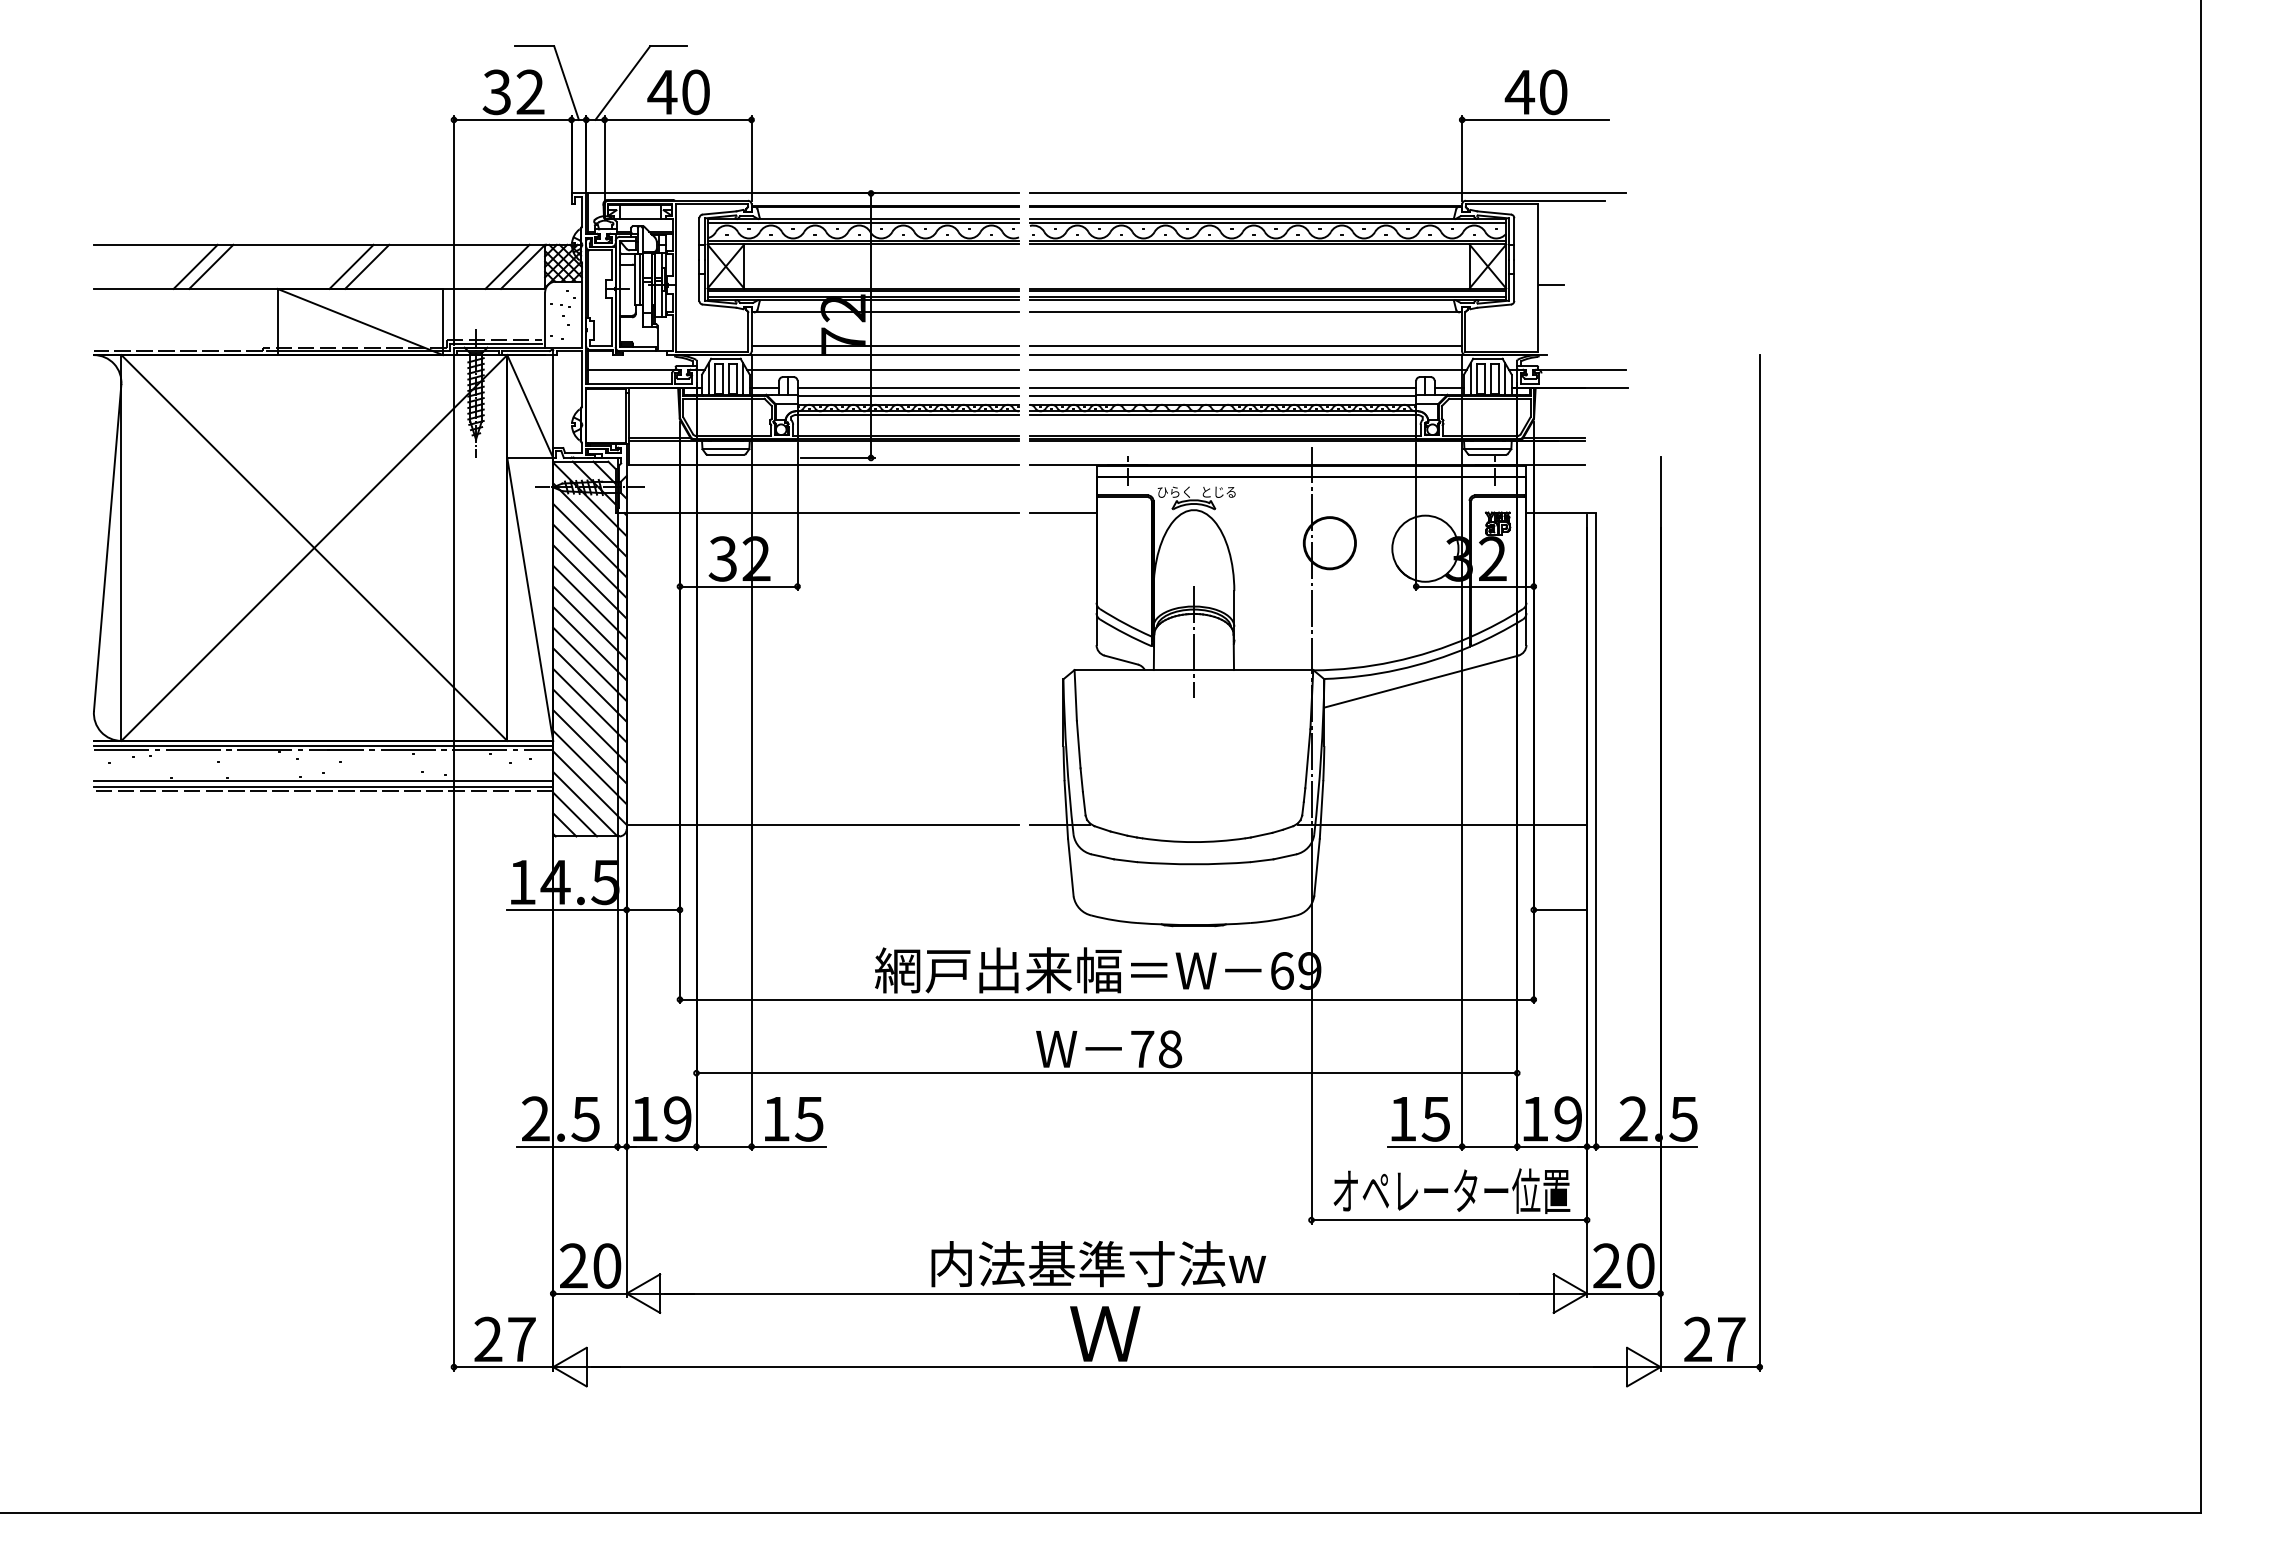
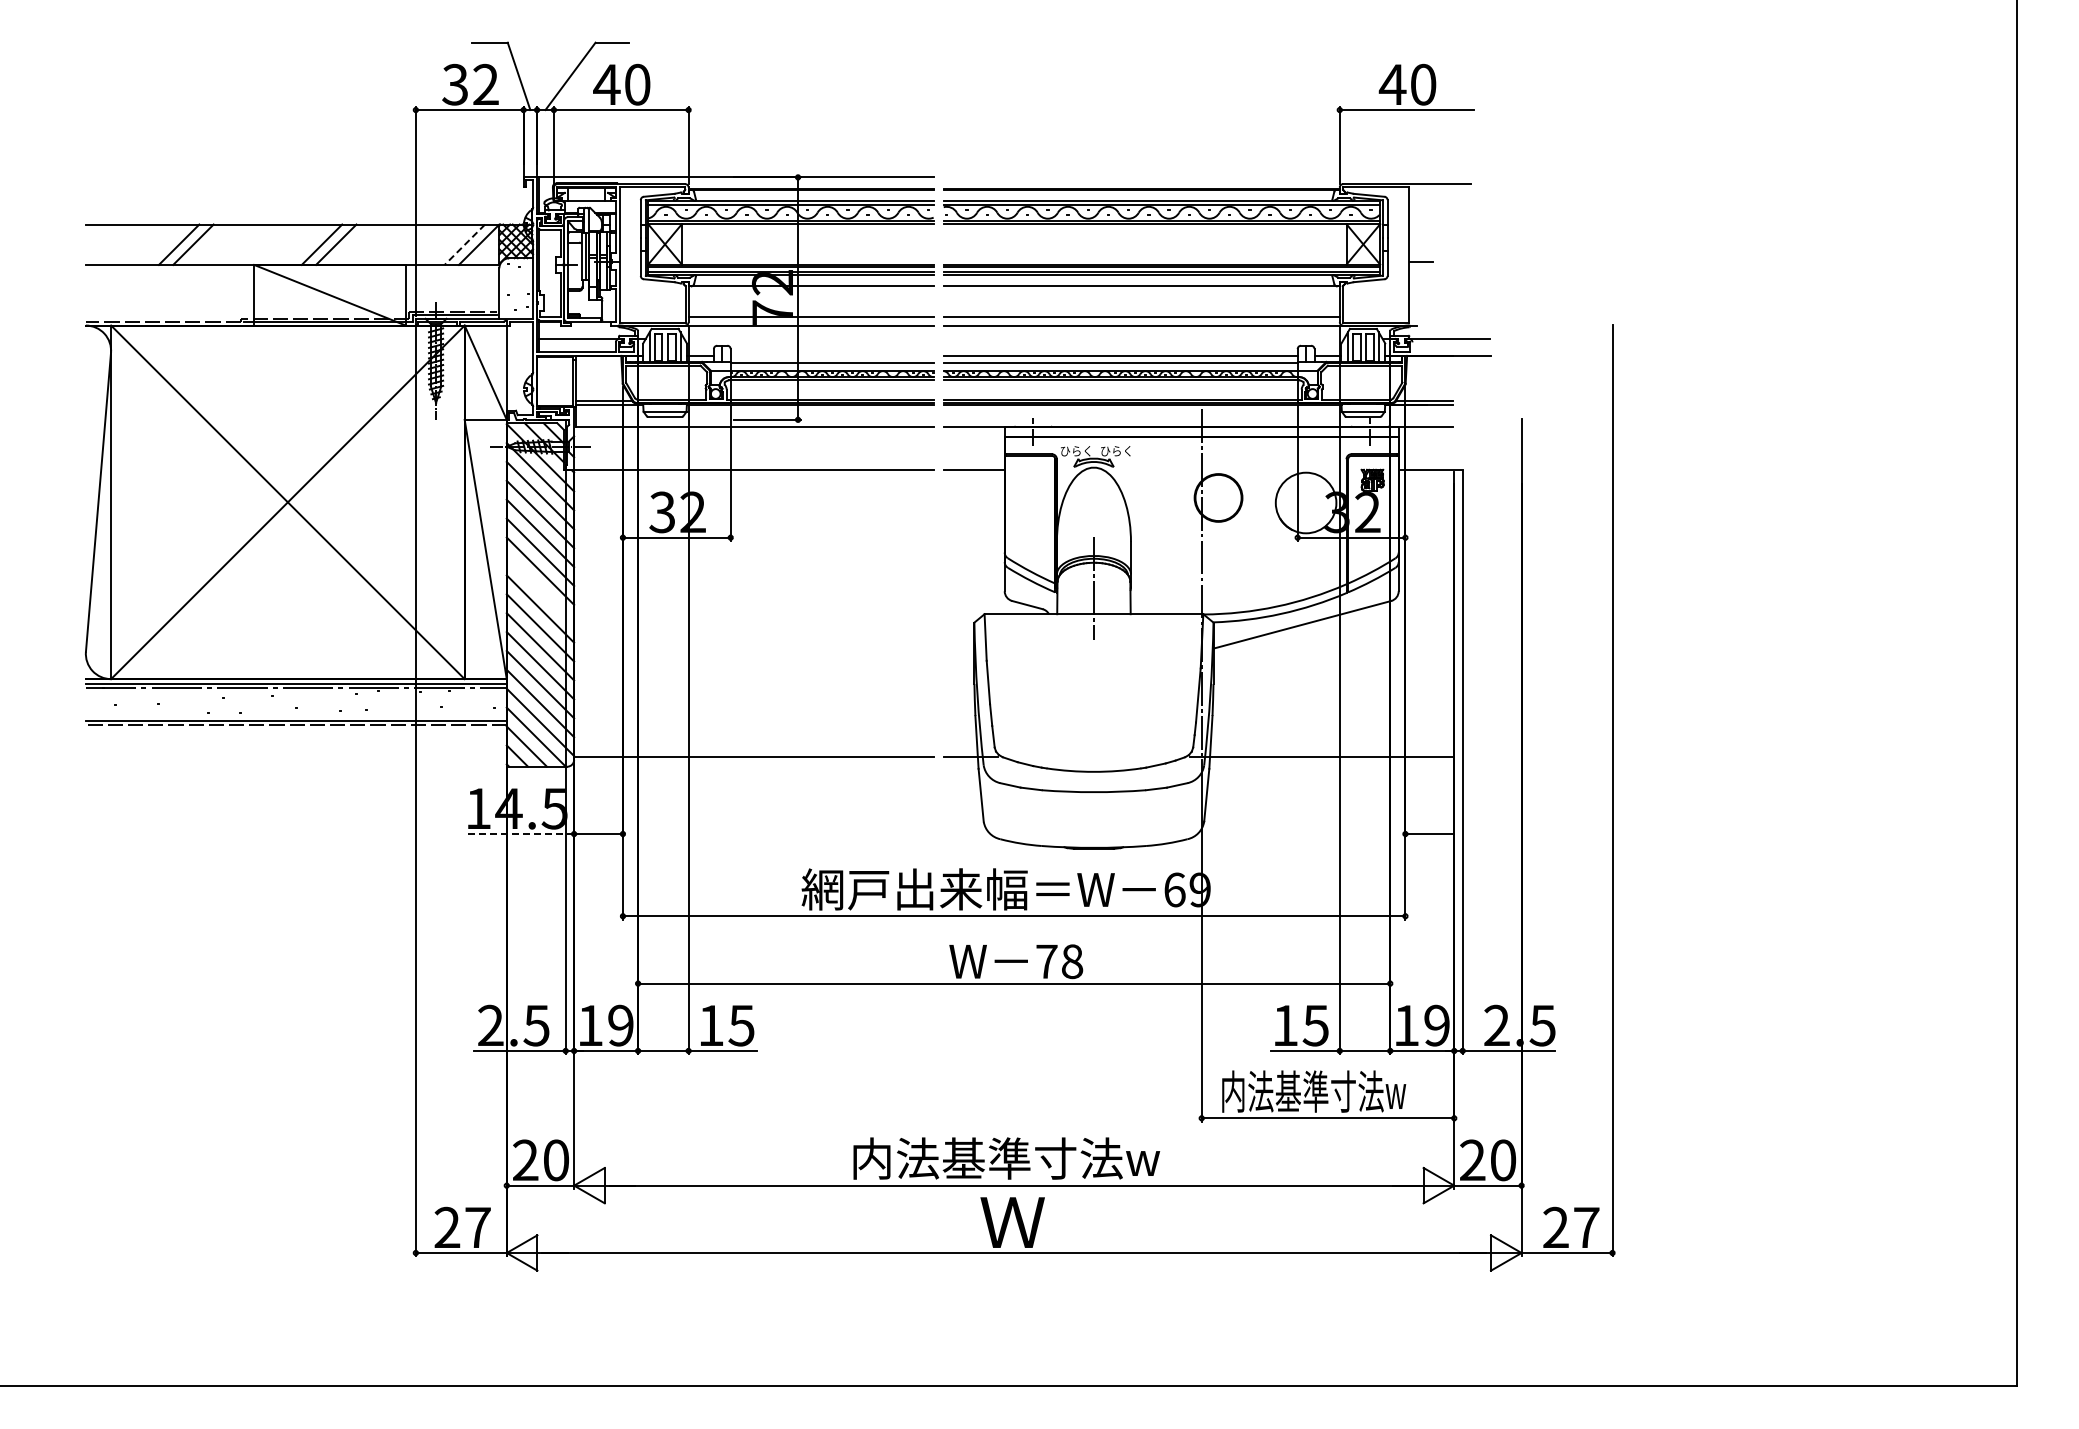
line: (1327, 193) -> (1216, 177), removed
line: (507, 266) -> (464, 244), solid -> dashed
line: (882, 370) -> (808, 339), removed
line: (1247, 370) -> (1143, 339), removed
line: (907, 387) -> (831, 355), removed
text: (1218, 492) -> (1116, 451), とじる -> ひらく
line: (589, 643) -> (540, 589), removed
line: (322, 781) -> (295, 716), removed
line: (567, 910) -> (519, 834), solid -> dashed
text: (1452, 1190) -> (1330, 1091), オペレーター位置 -> 内法基準寸法w

